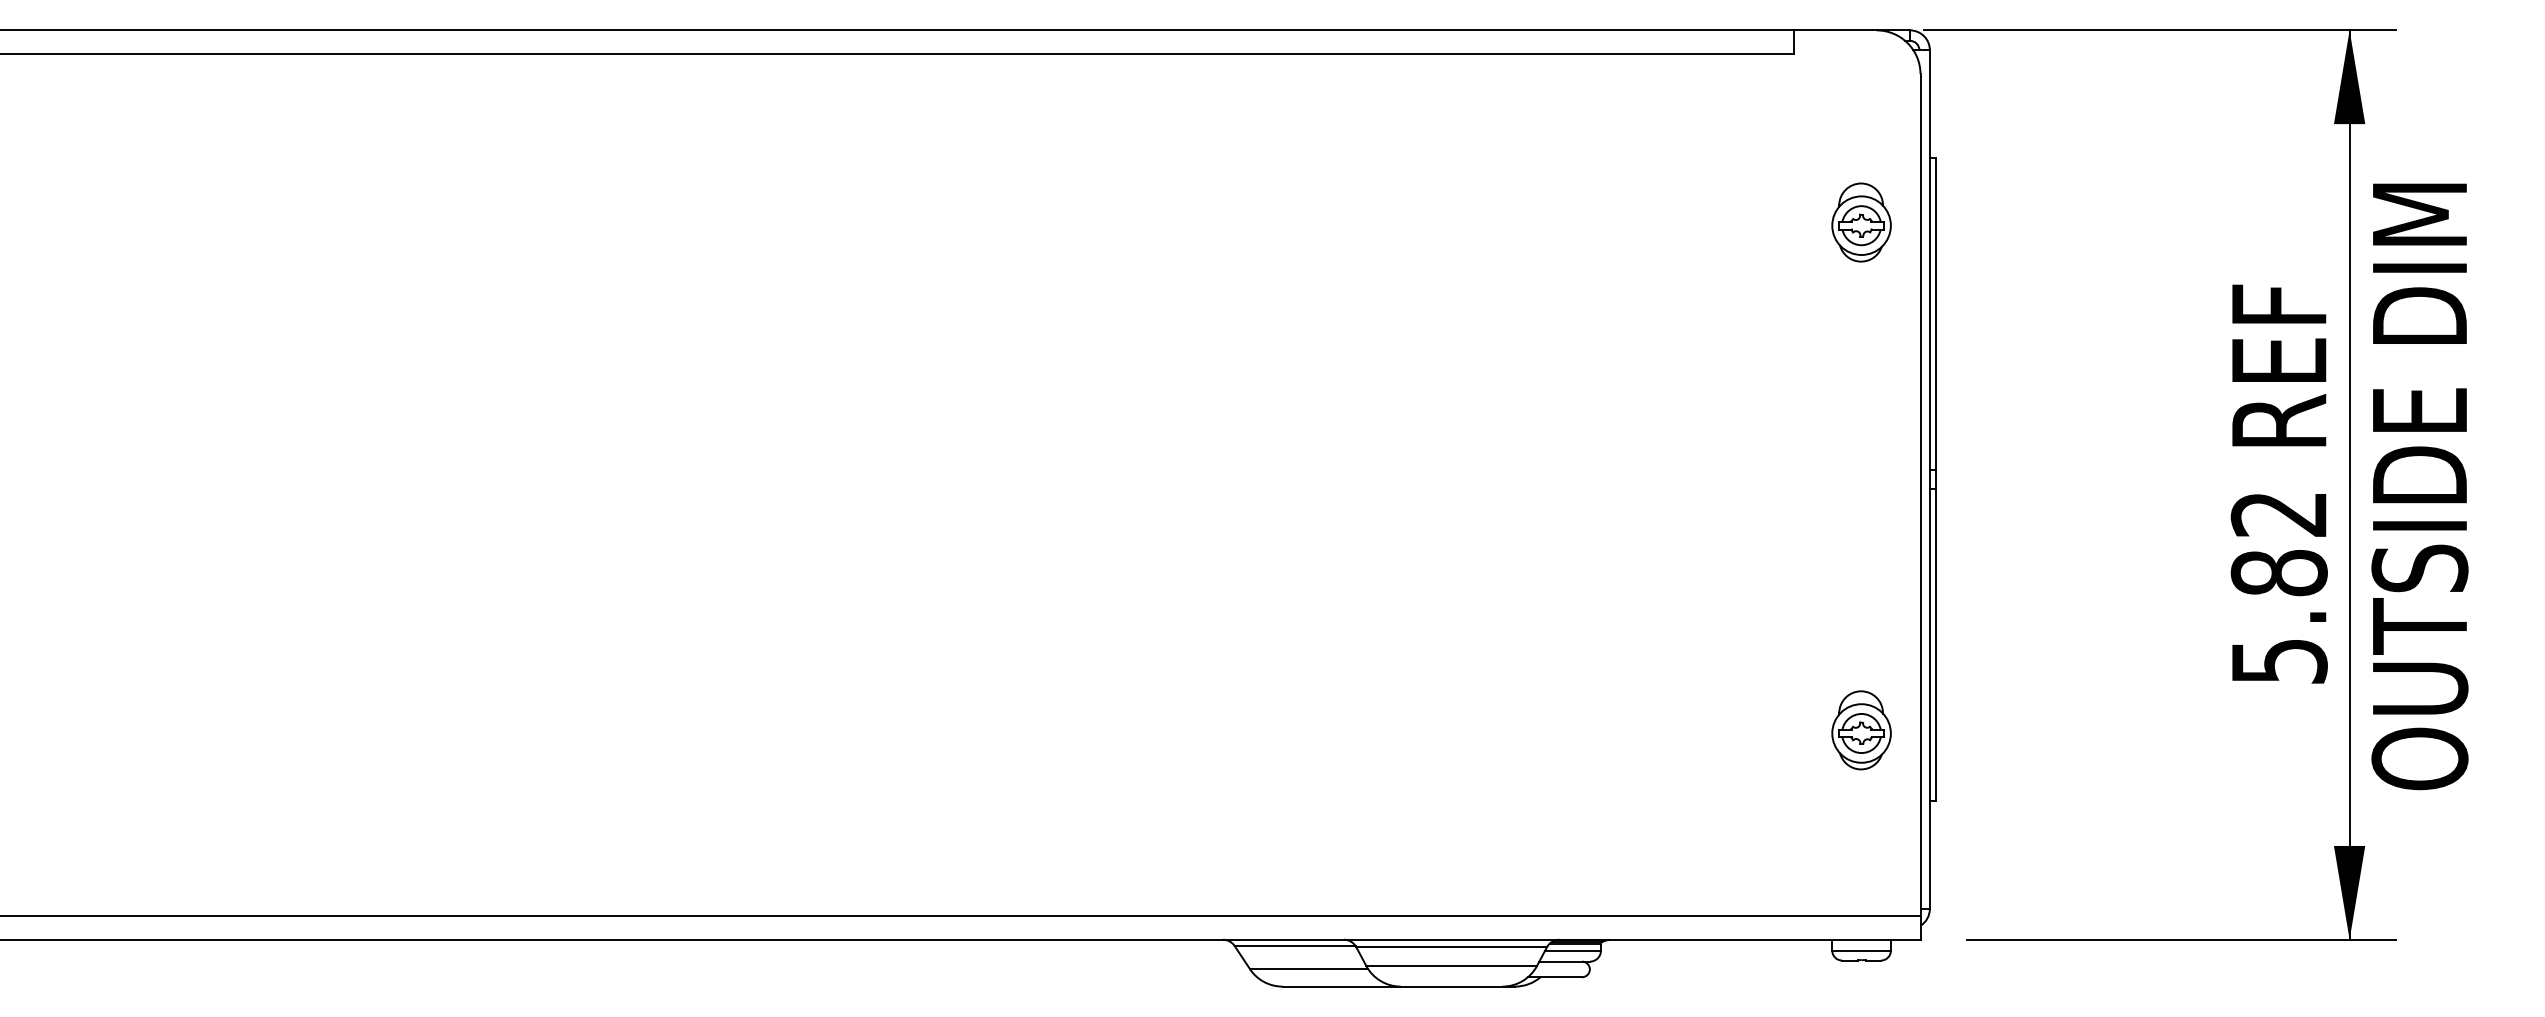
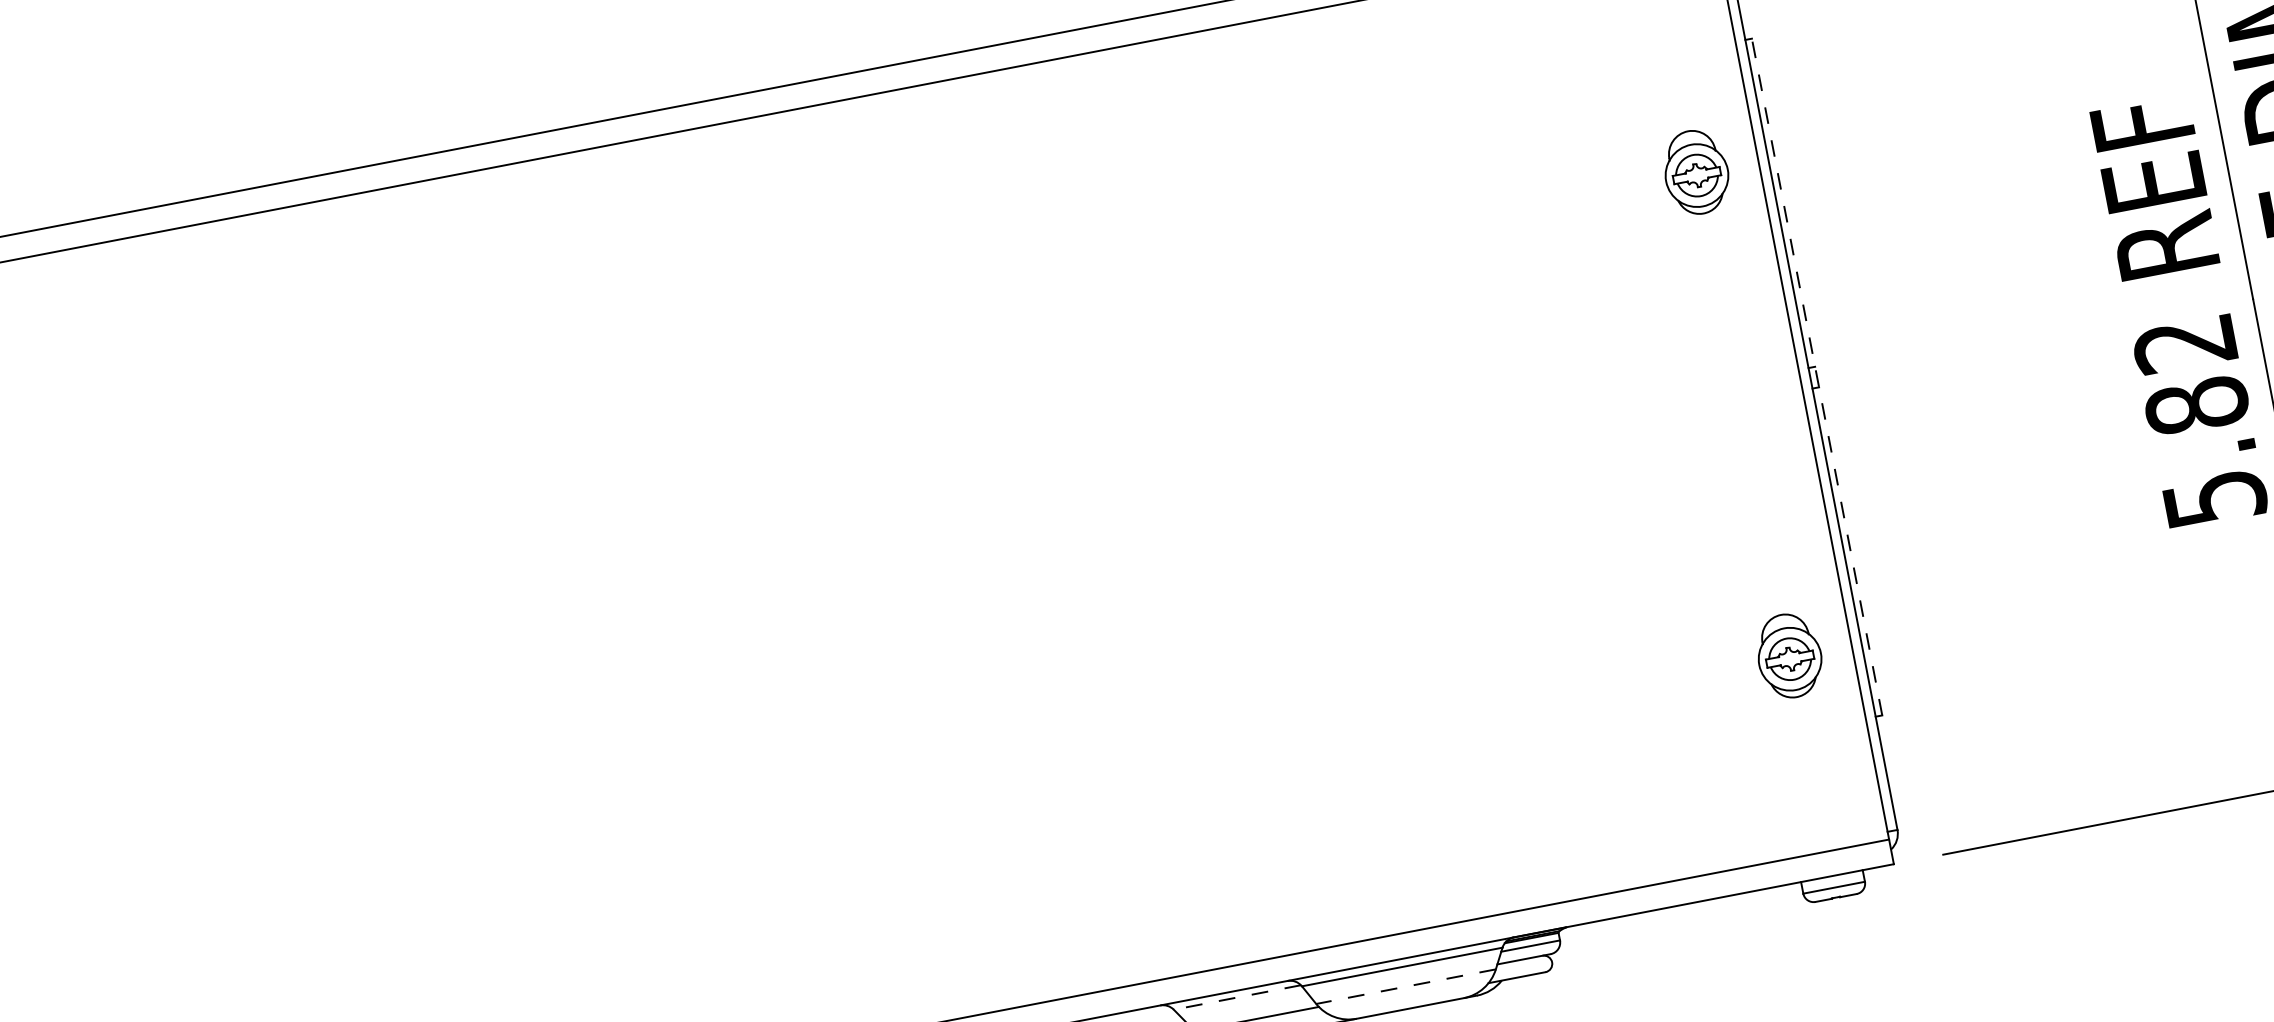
part: (1861, 222) -> (1696, 172), moved
line: (1936, 479) -> (1817, 376), solid -> dashed
line: (1294, 946) -> (1236, 998), solid -> dashed
line: (1451, 965) -> (1405, 986), solid -> dashed

